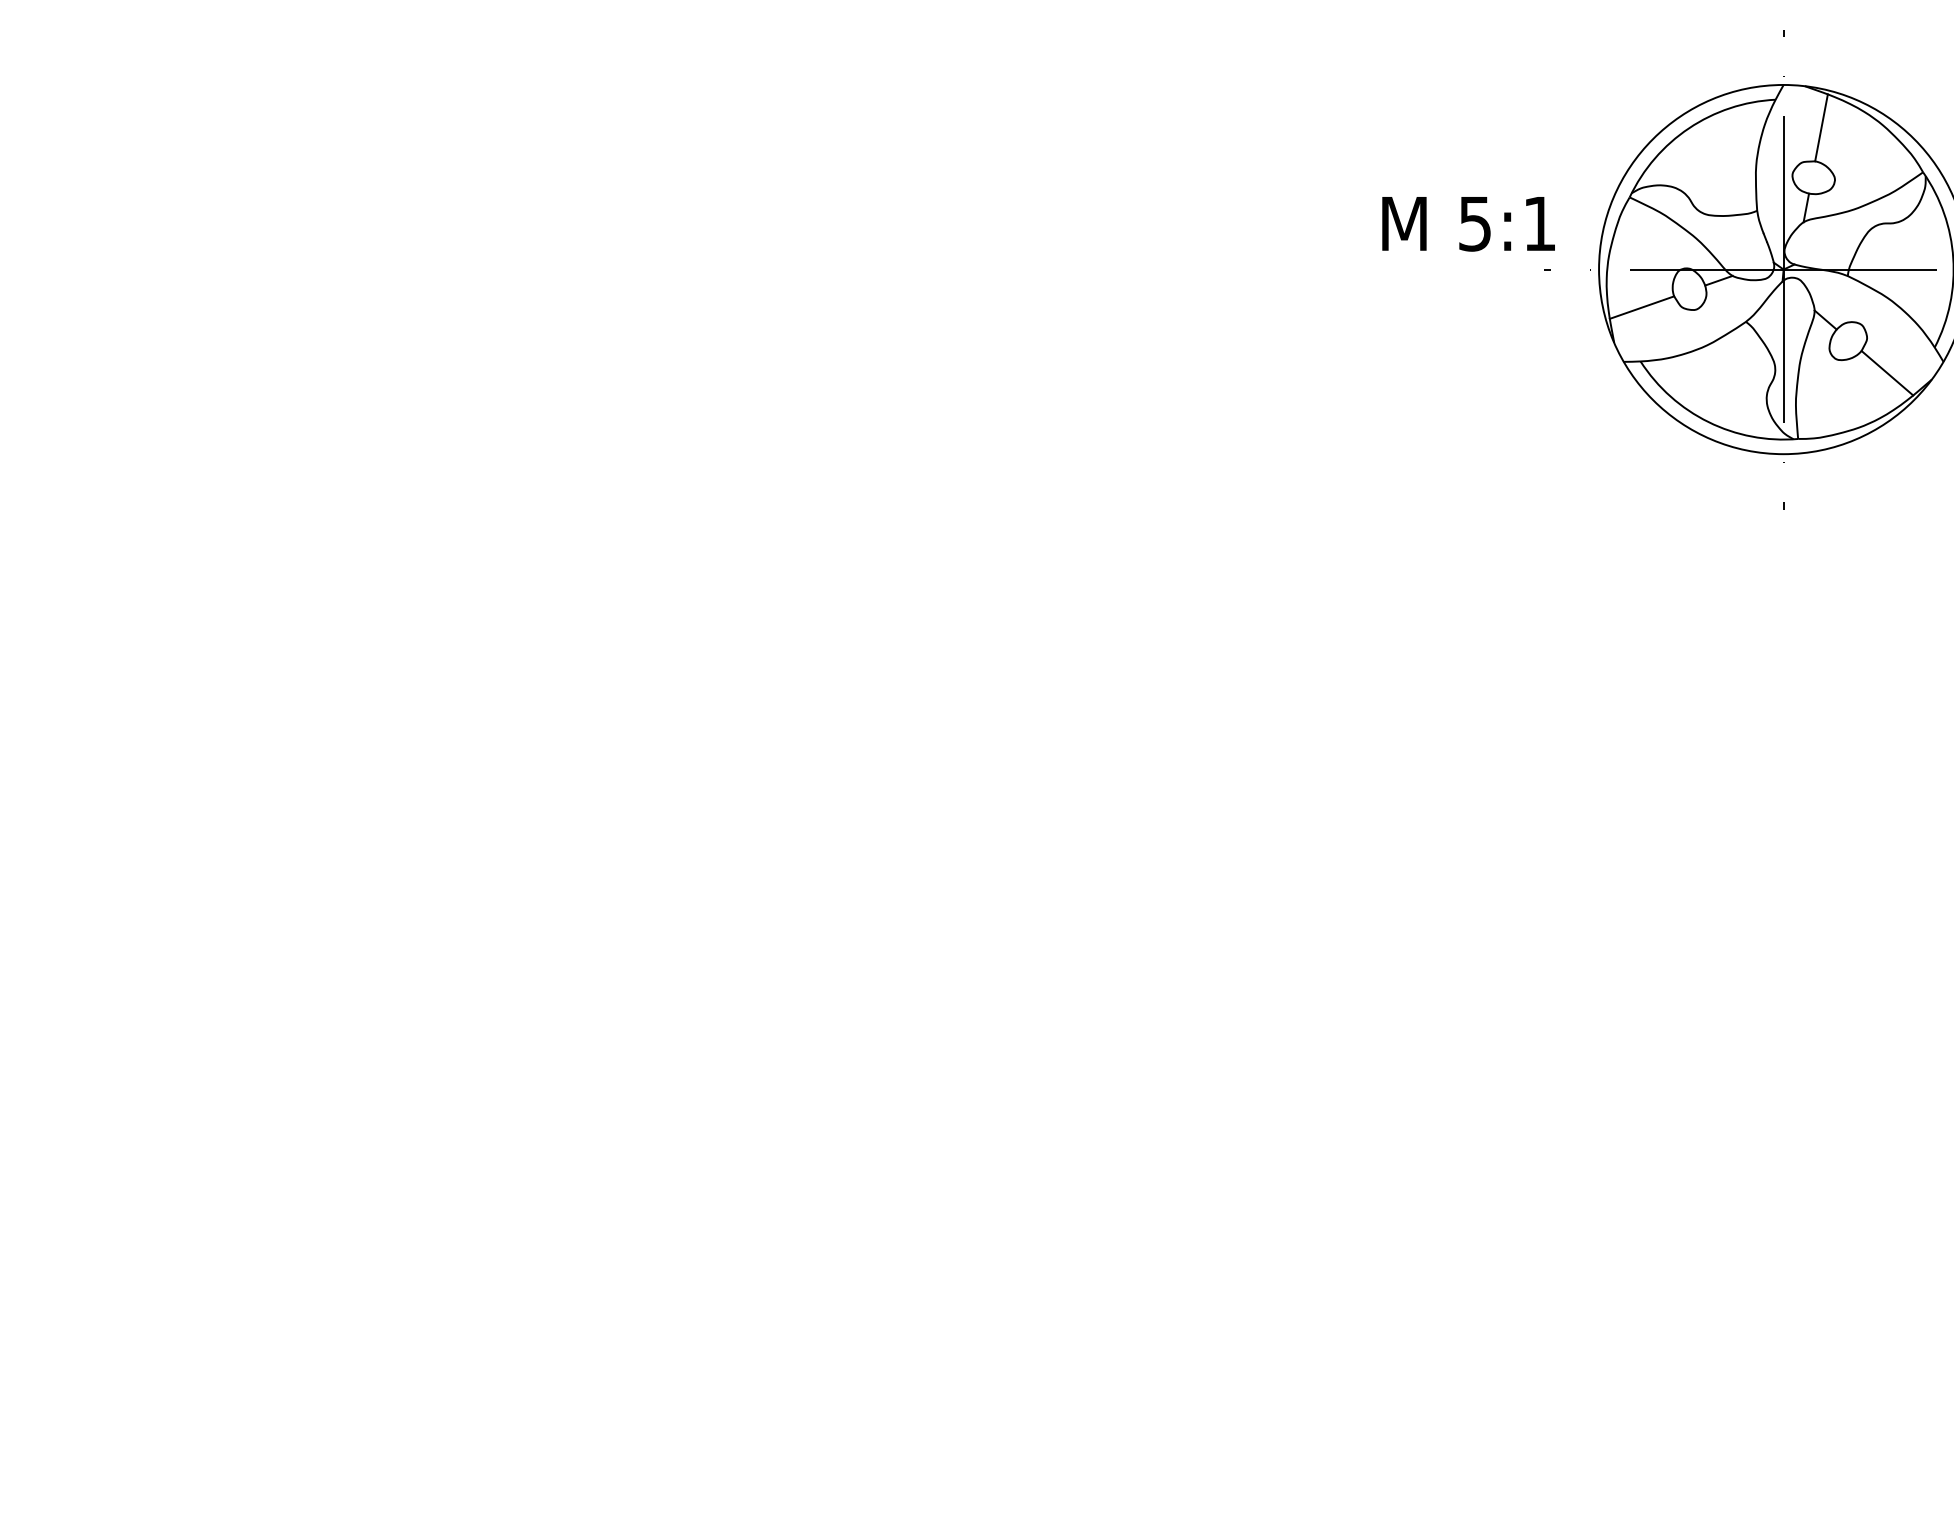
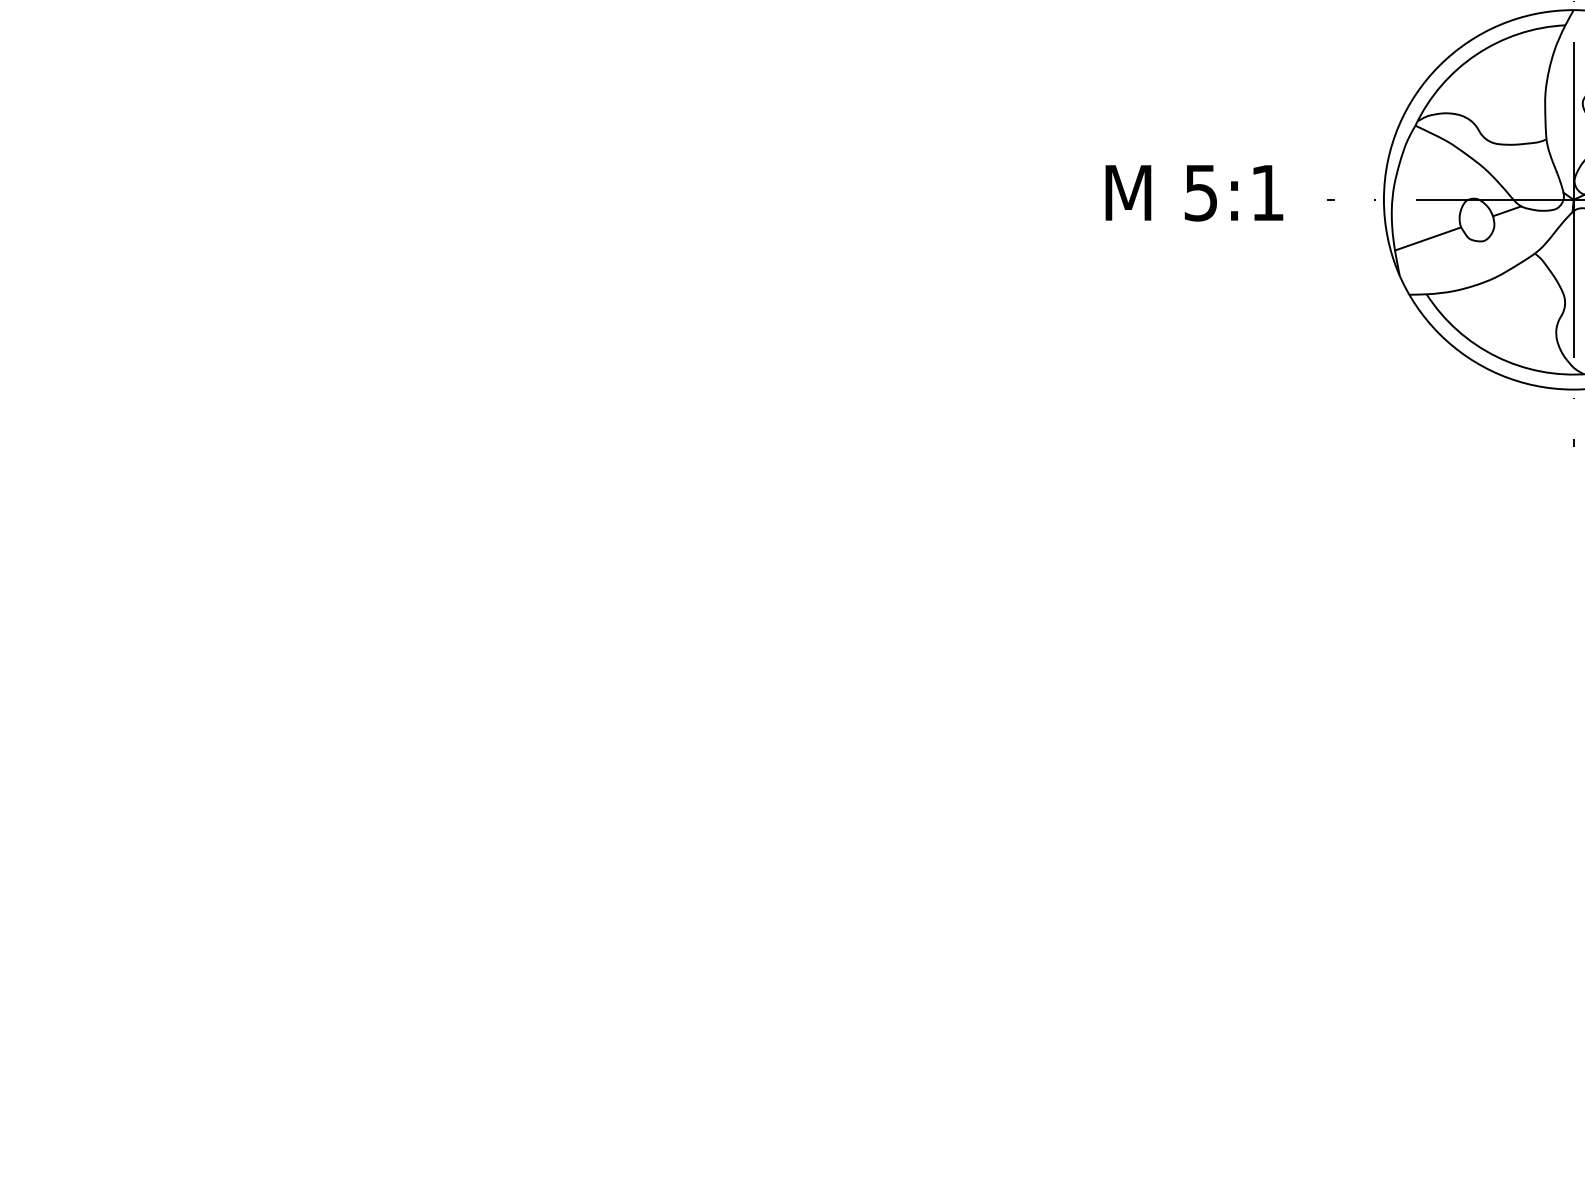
text: (1468, 224) -> (1194, 193), moved

